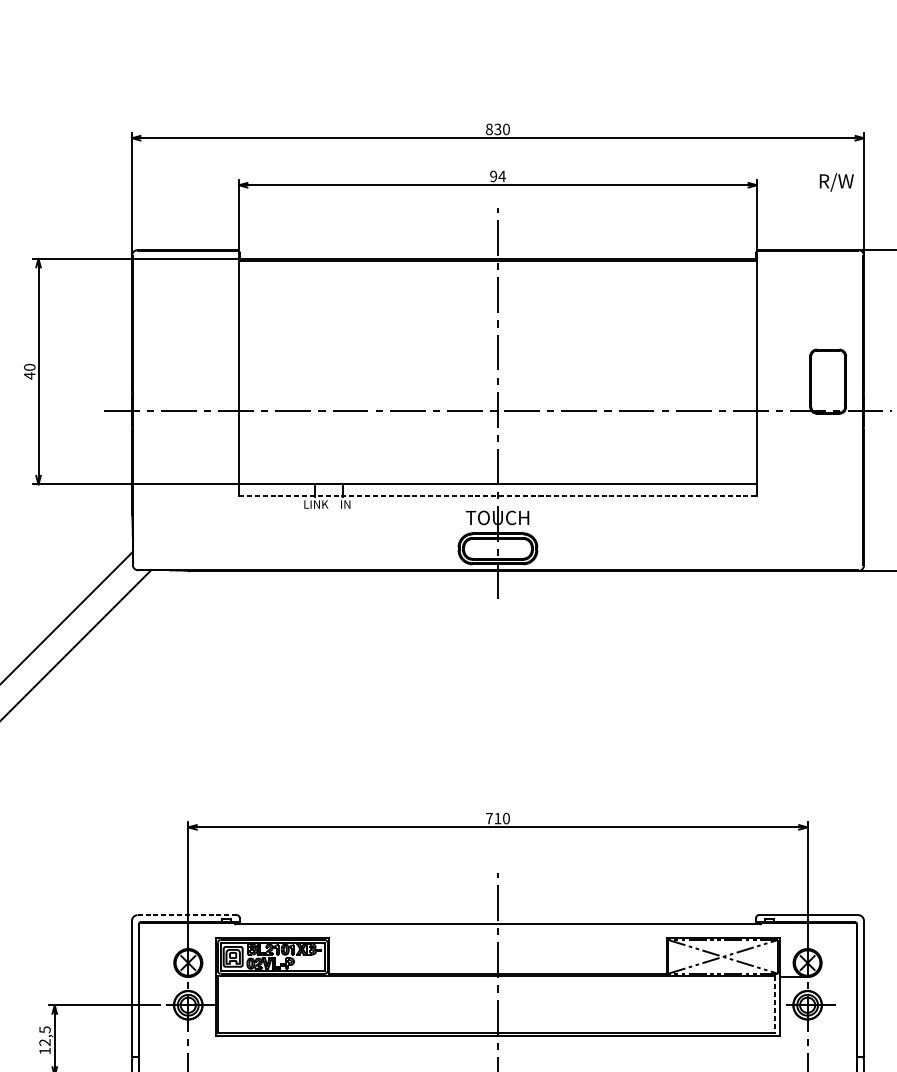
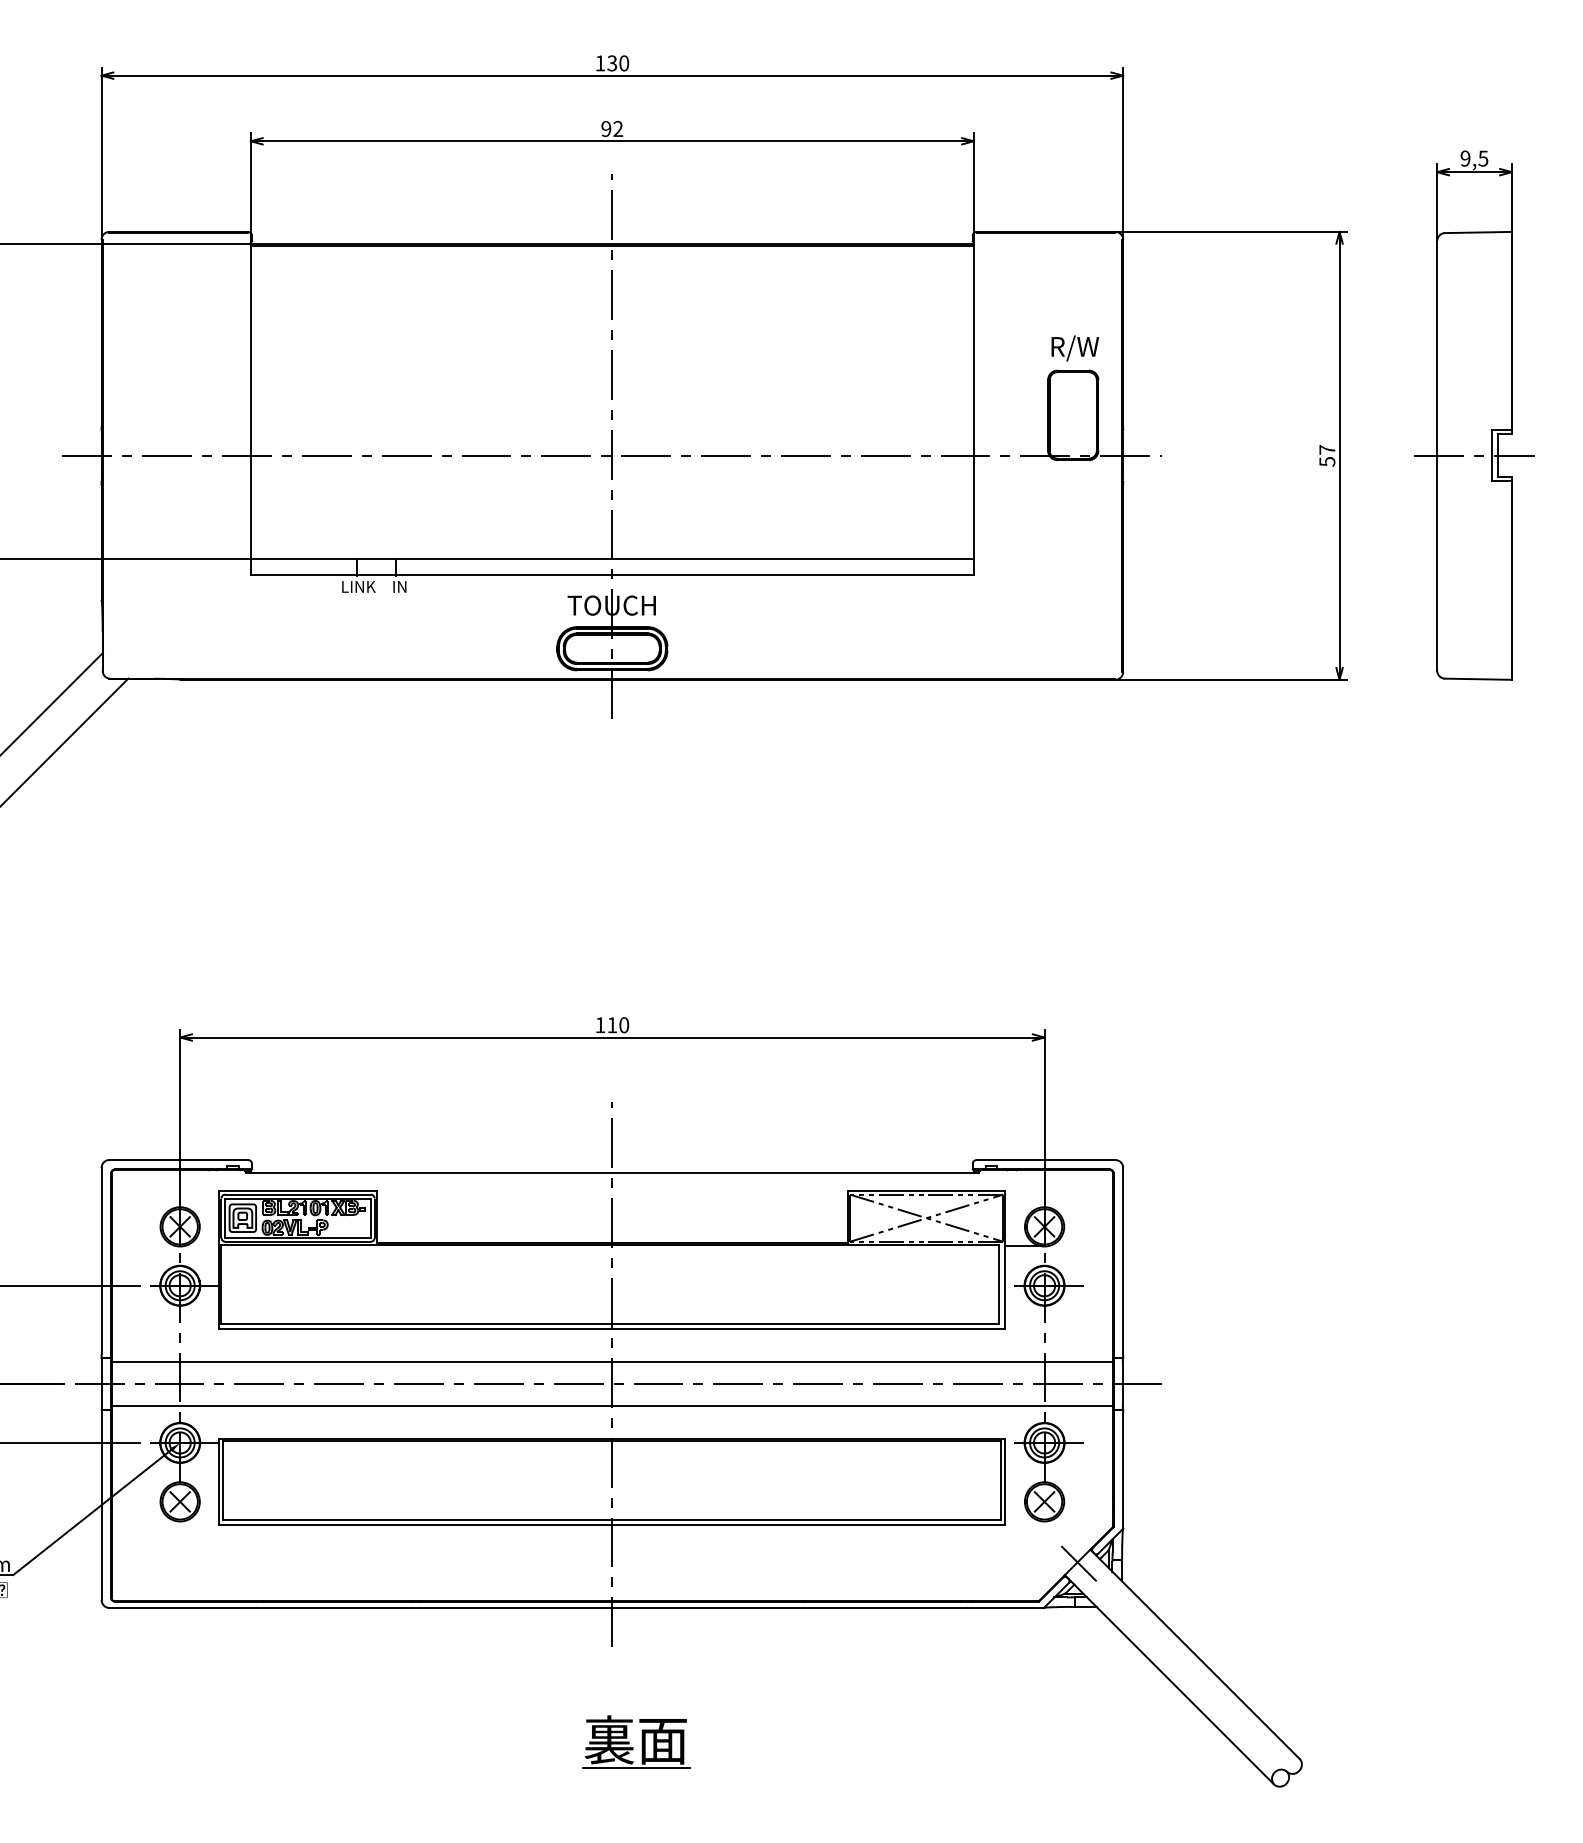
text: (489, 129) -> (600, 63), 830 -> 130
text: (501, 176) -> (617, 128), 94 -> 92
text: (836, 182) -> (1075, 348), moved
line: (498, 495) -> (612, 574), dashed -> solid
text: (489, 818) -> (600, 1025), 710 -> 110
line: (187, 915) -> (179, 1160), dashed -> solid
line: (775, 1005) -> (999, 1285), dashed -> solid
line: (497, 1060) -> (611, 1362), added

